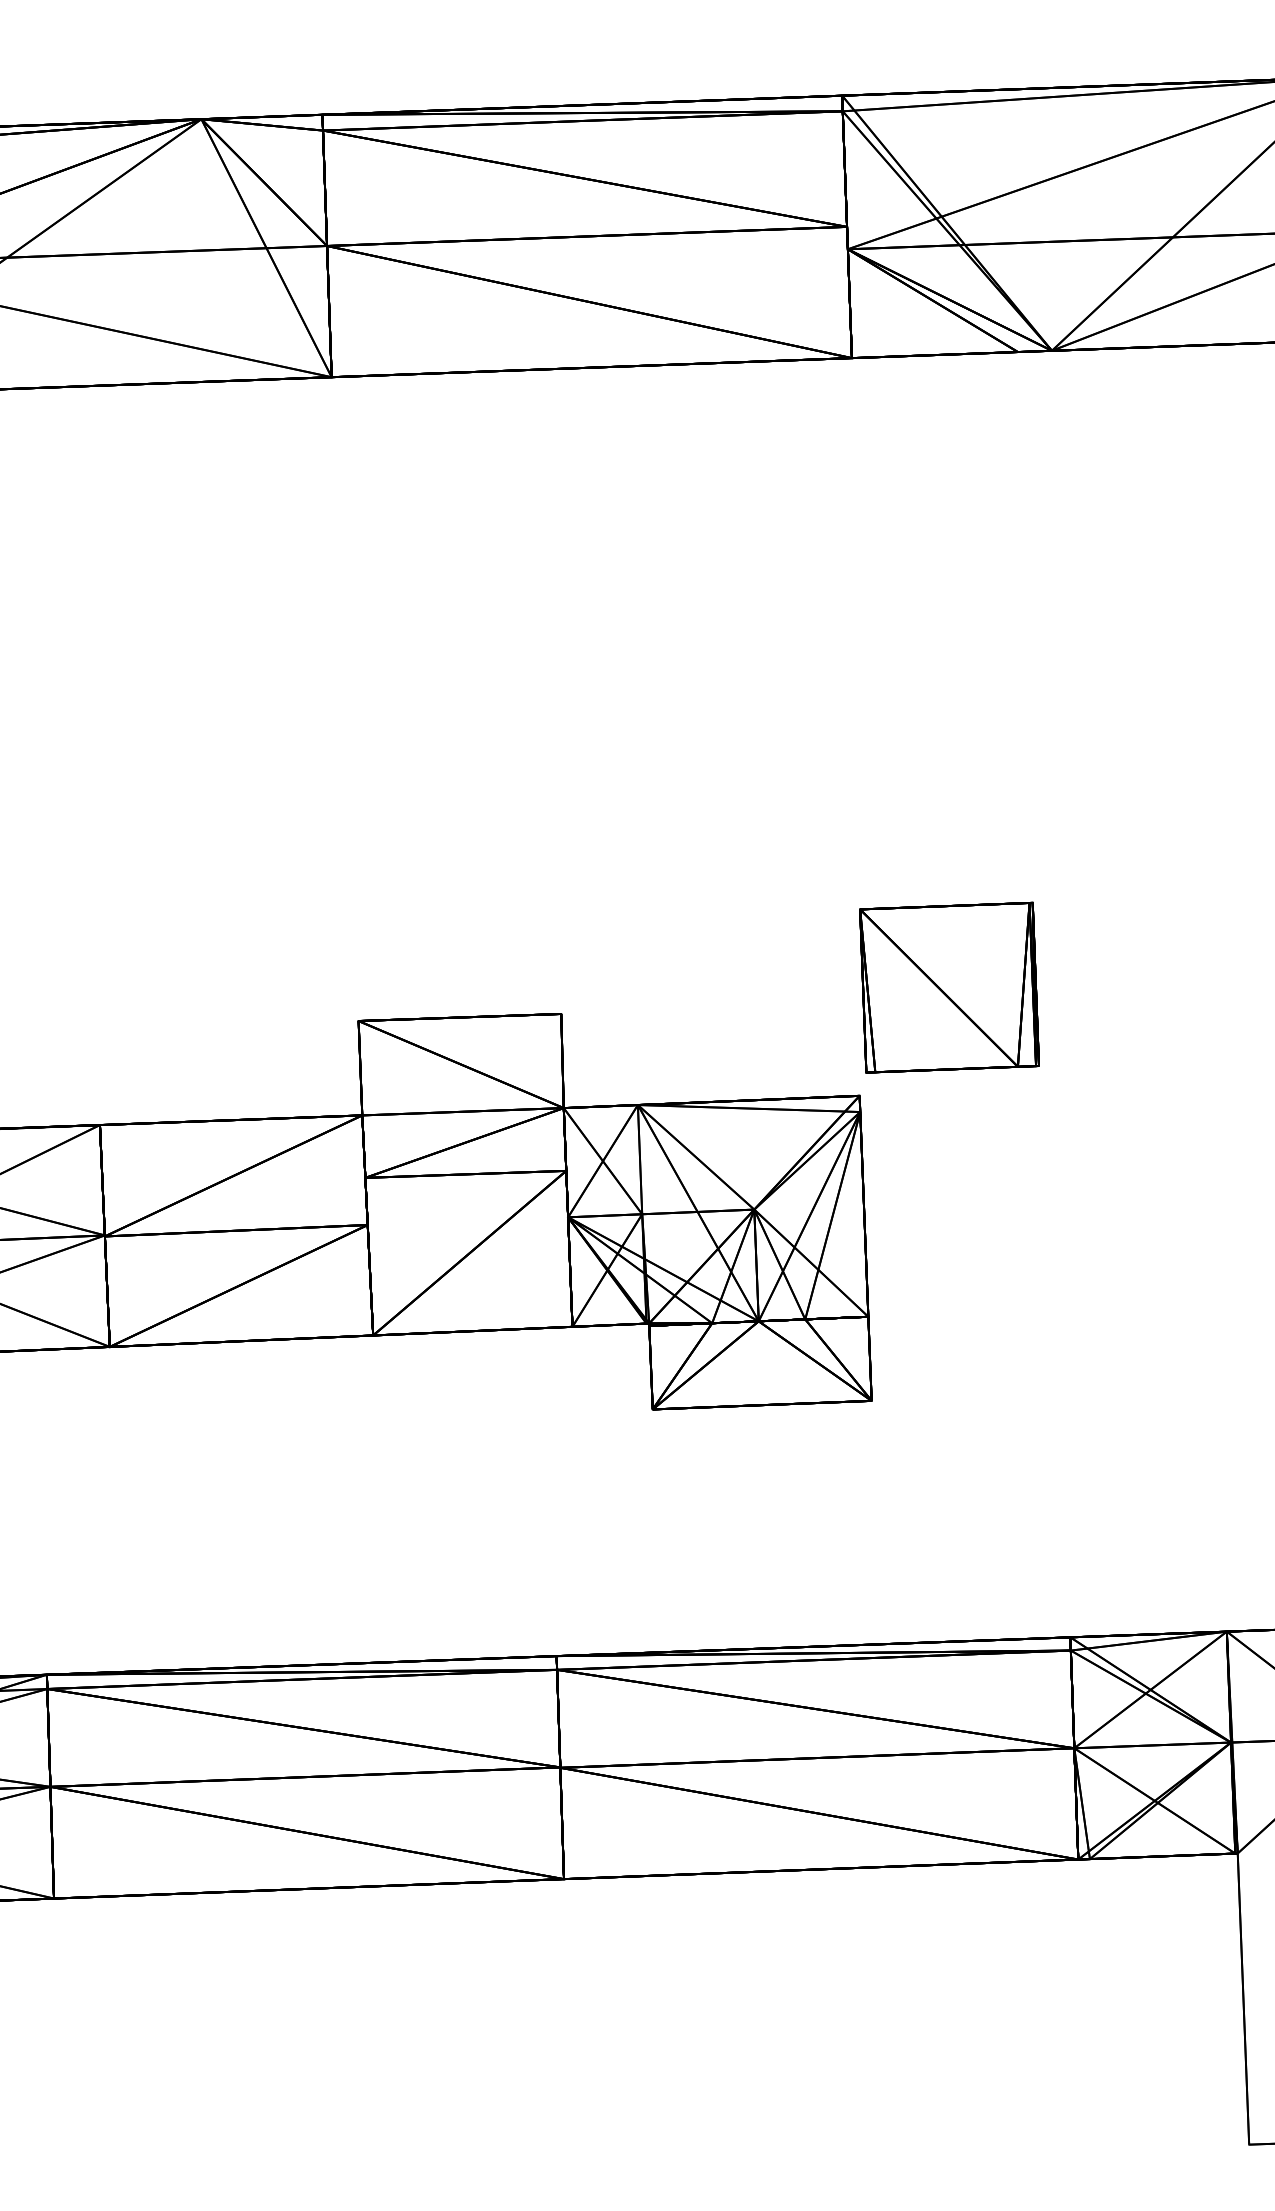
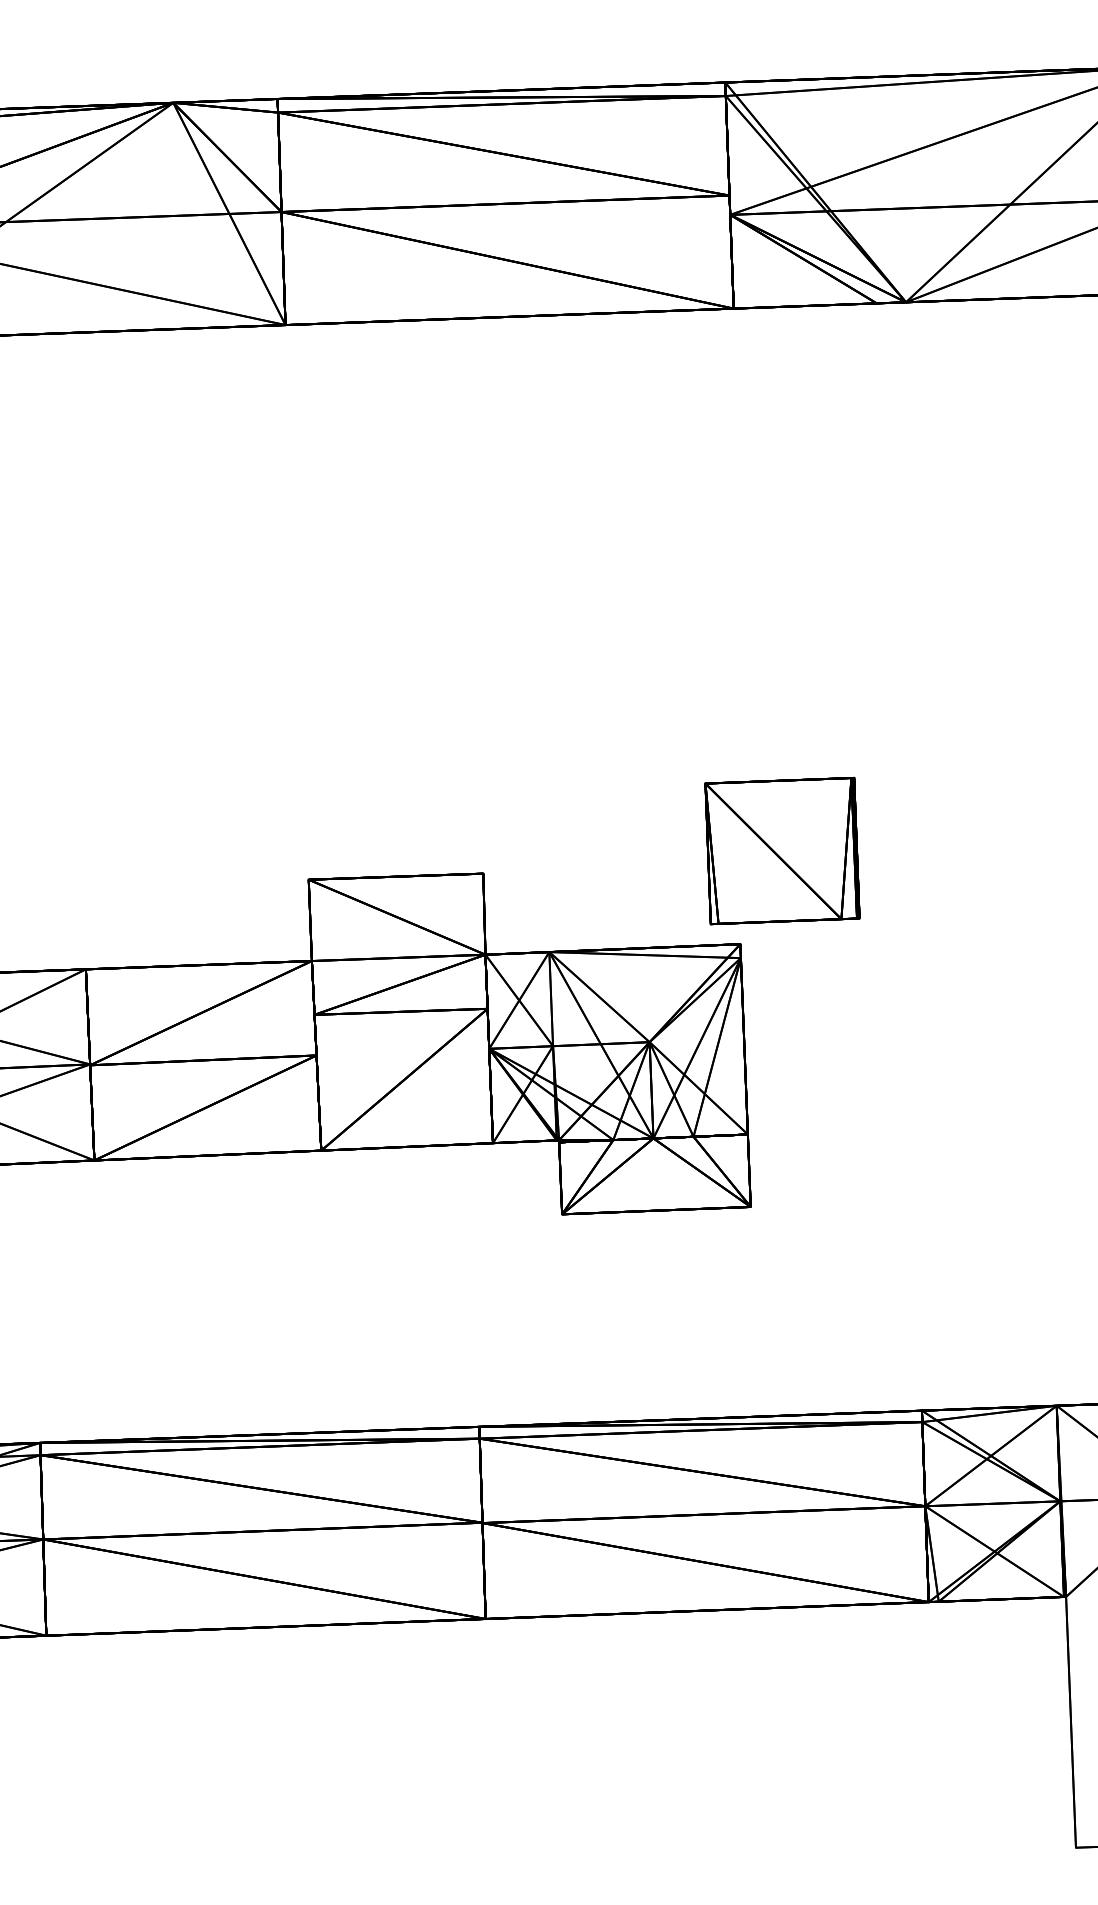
part: (949, 987) -> (782, 850), moved

